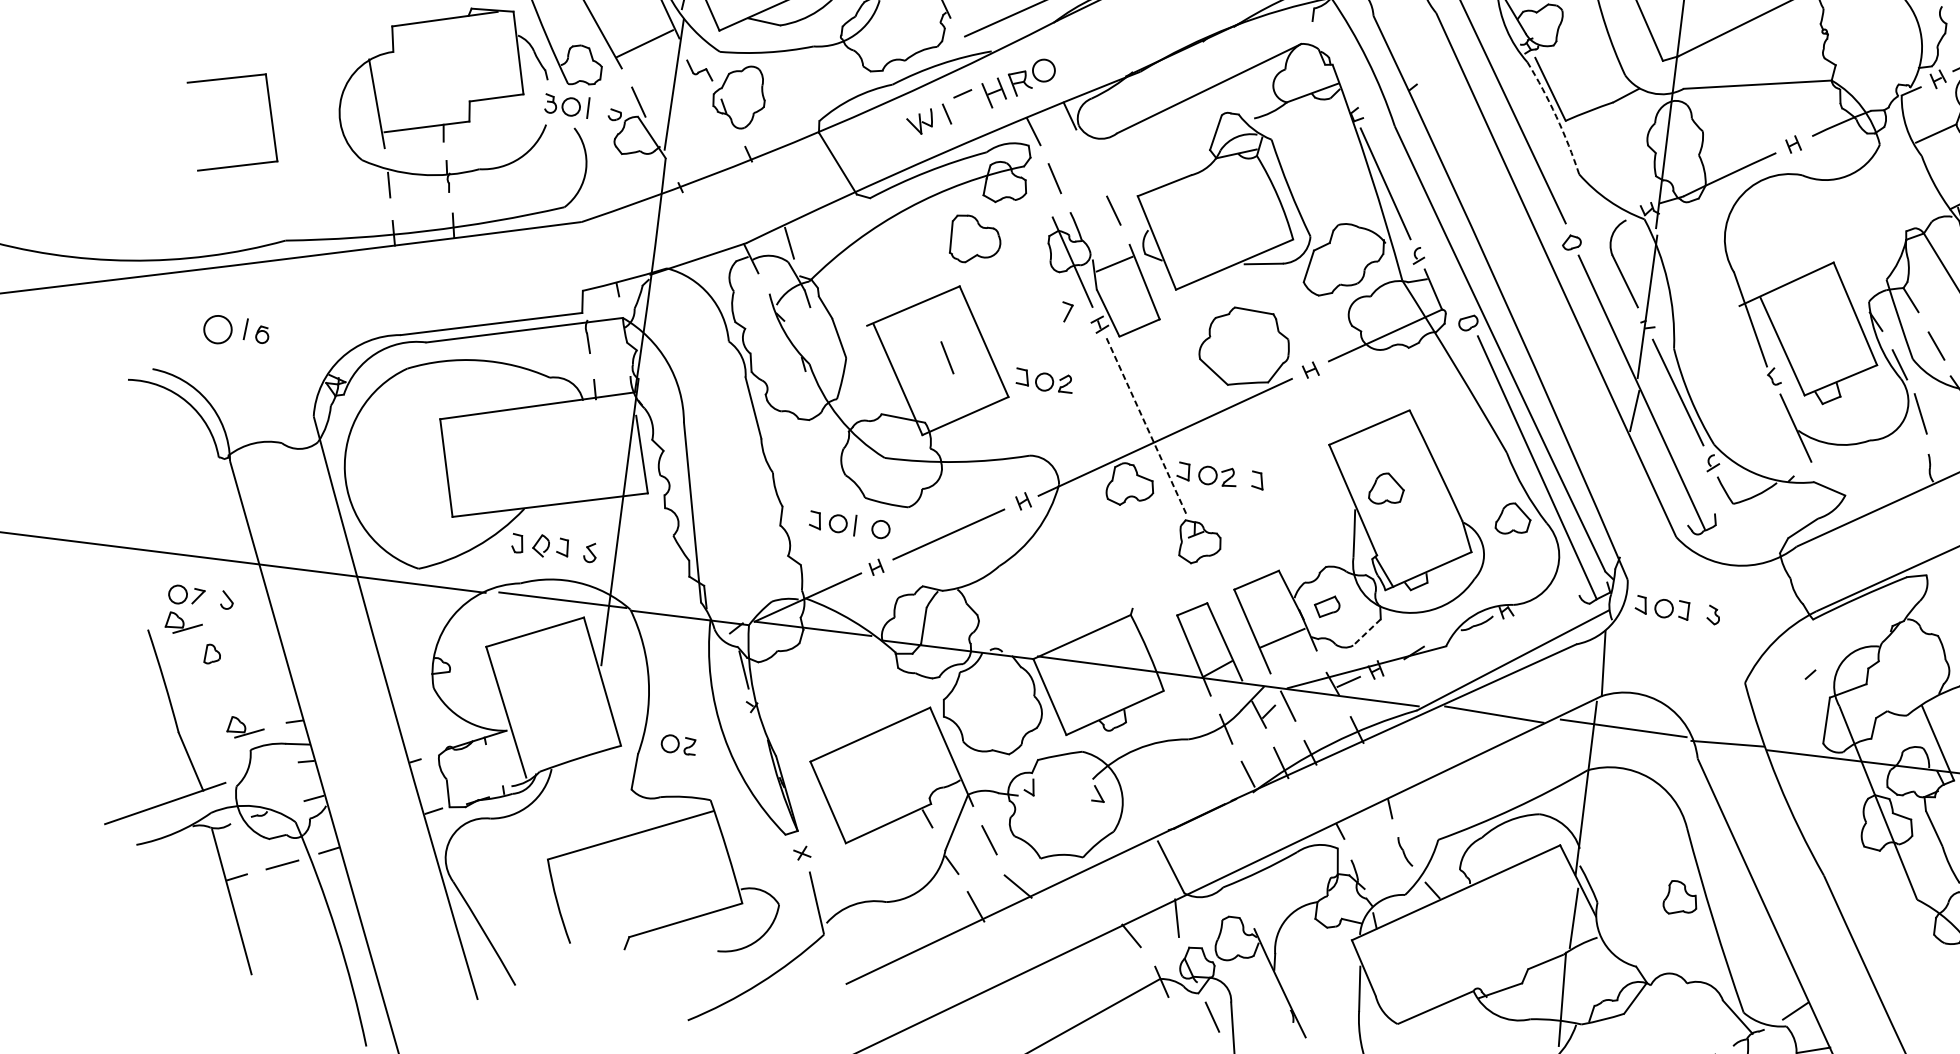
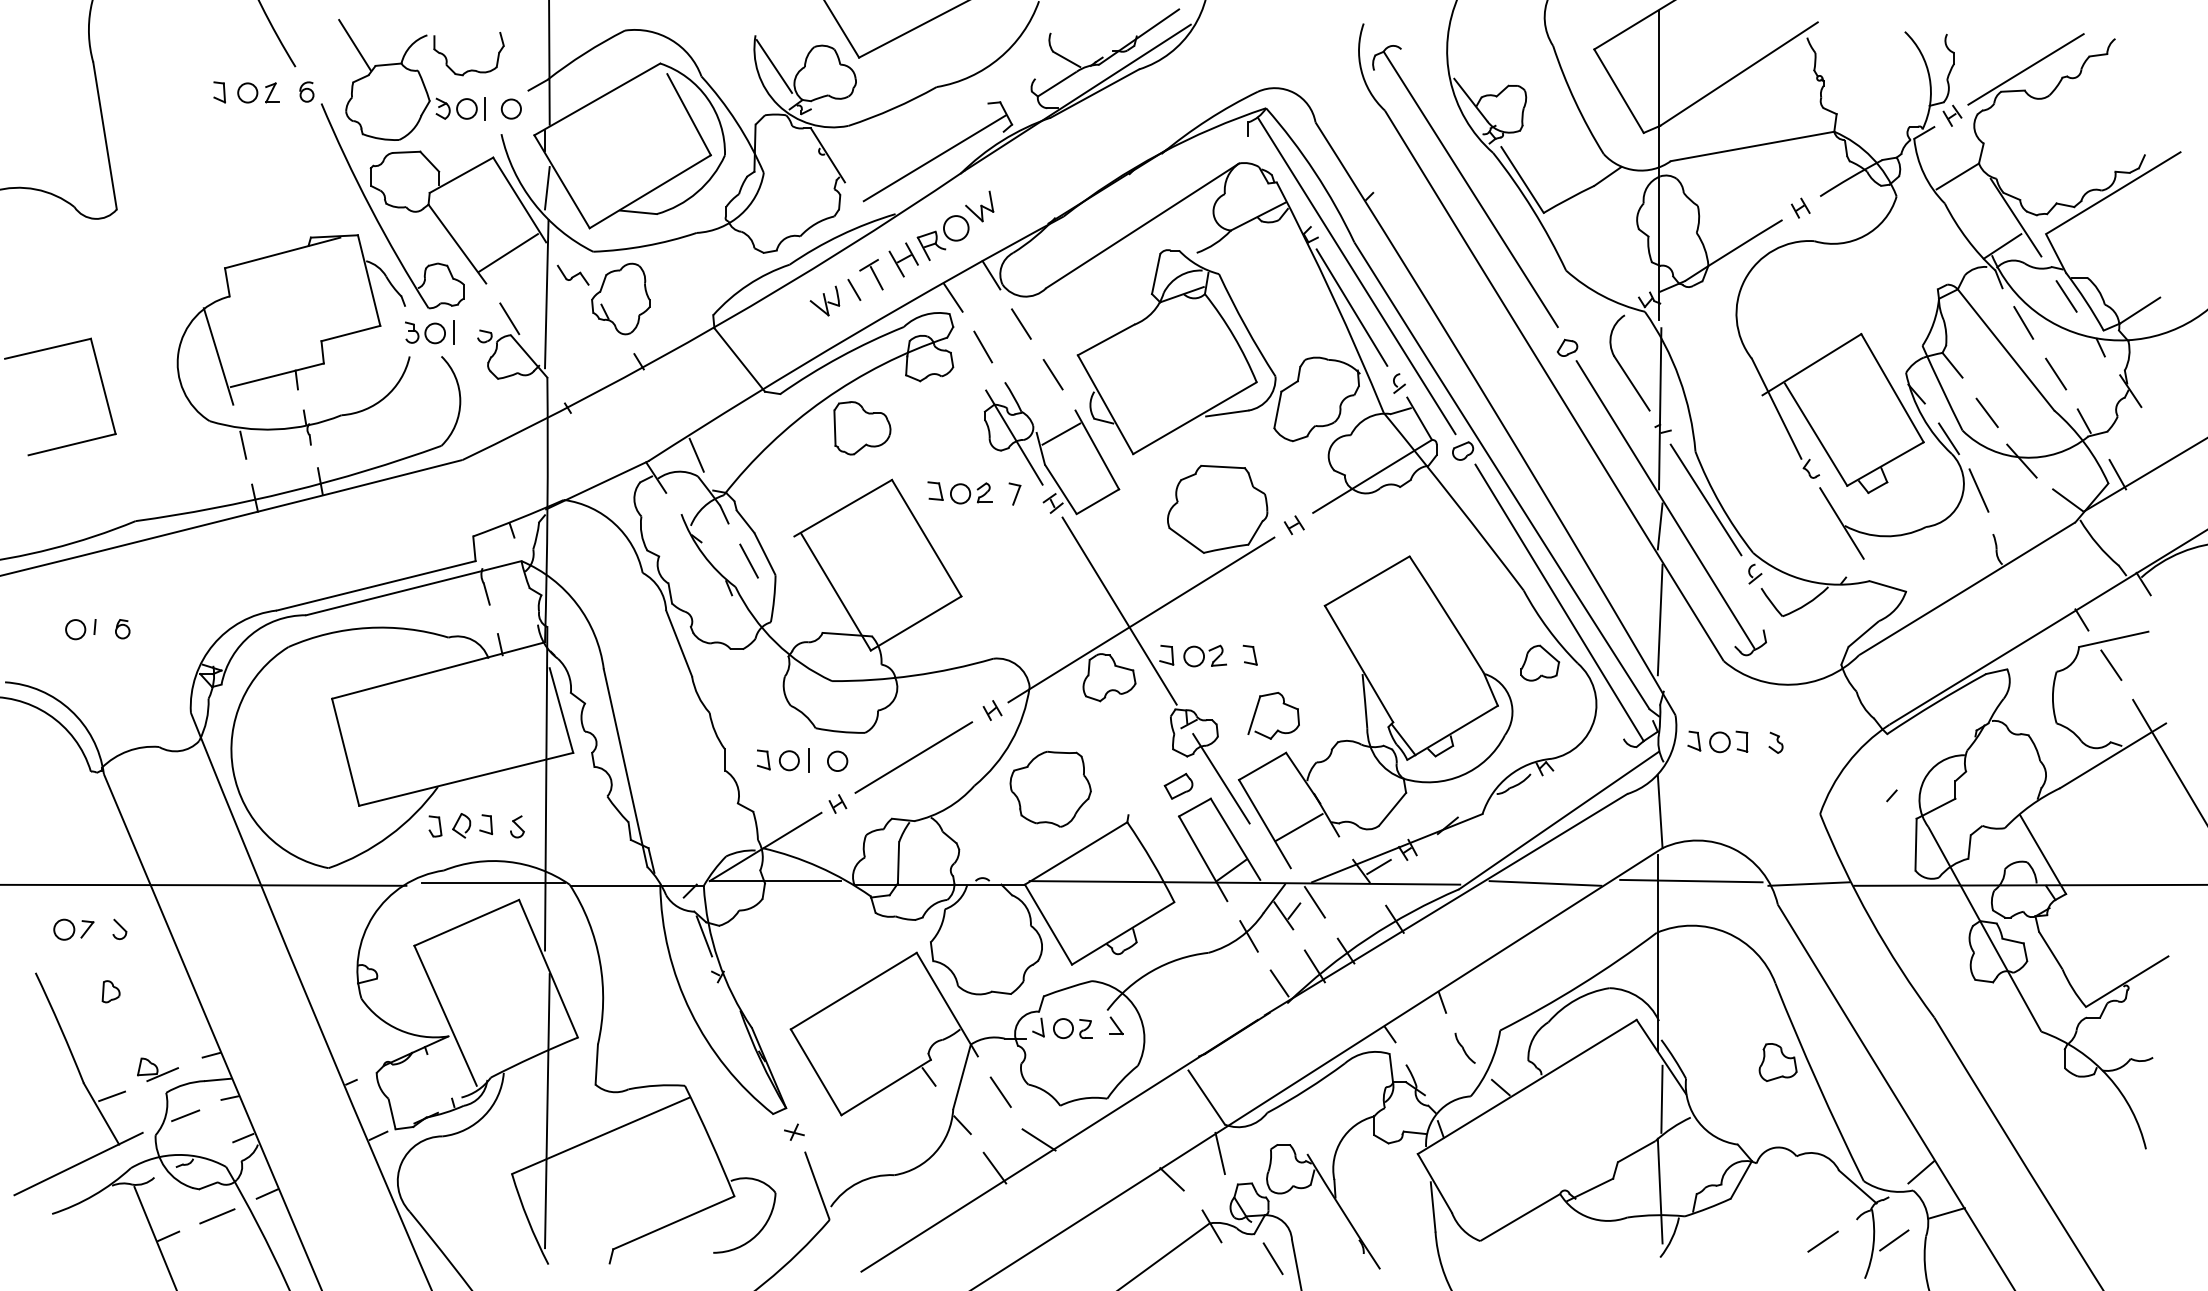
part: (1066, 53) -> (979, 206), added
line: (967, 106) -> (876, 278), added
arc: (1556, 116) -> (1532, 209), dashed -> solid
line: (1393, 155) -> (1356, 275), added
line: (1091, 161) -> (1021, 323), added
part: (975, 240) -> (862, 428), moved
part: (225, 330) -> (80, 629), size x0.62
line: (946, 357) -> (748, 560), moved
part: (1043, 380) -> (959, 492), moved
line: (1146, 427) -> (1119, 611), dashed -> solid
part: (1387, 488) -> (1395, 646), removed
line: (1623, 493) -> (1659, 619), added
part: (1273, 549) -> (1277, 729), added
part: (1066, 576) -> (1050, 788), added
line: (1218, 586) -> (1221, 778), added
part: (1327, 606) -> (1178, 785), moved
part: (183, 623) -> (74, 961), removed
line: (1366, 632) -> (1392, 809), dashed -> solid
part: (678, 744) -> (1072, 1028), moved
line: (202, 747) -> (112, 1096), added
line: (265, 772) -> (185, 1115), added
line: (586, 807) -> (547, 1111), added

